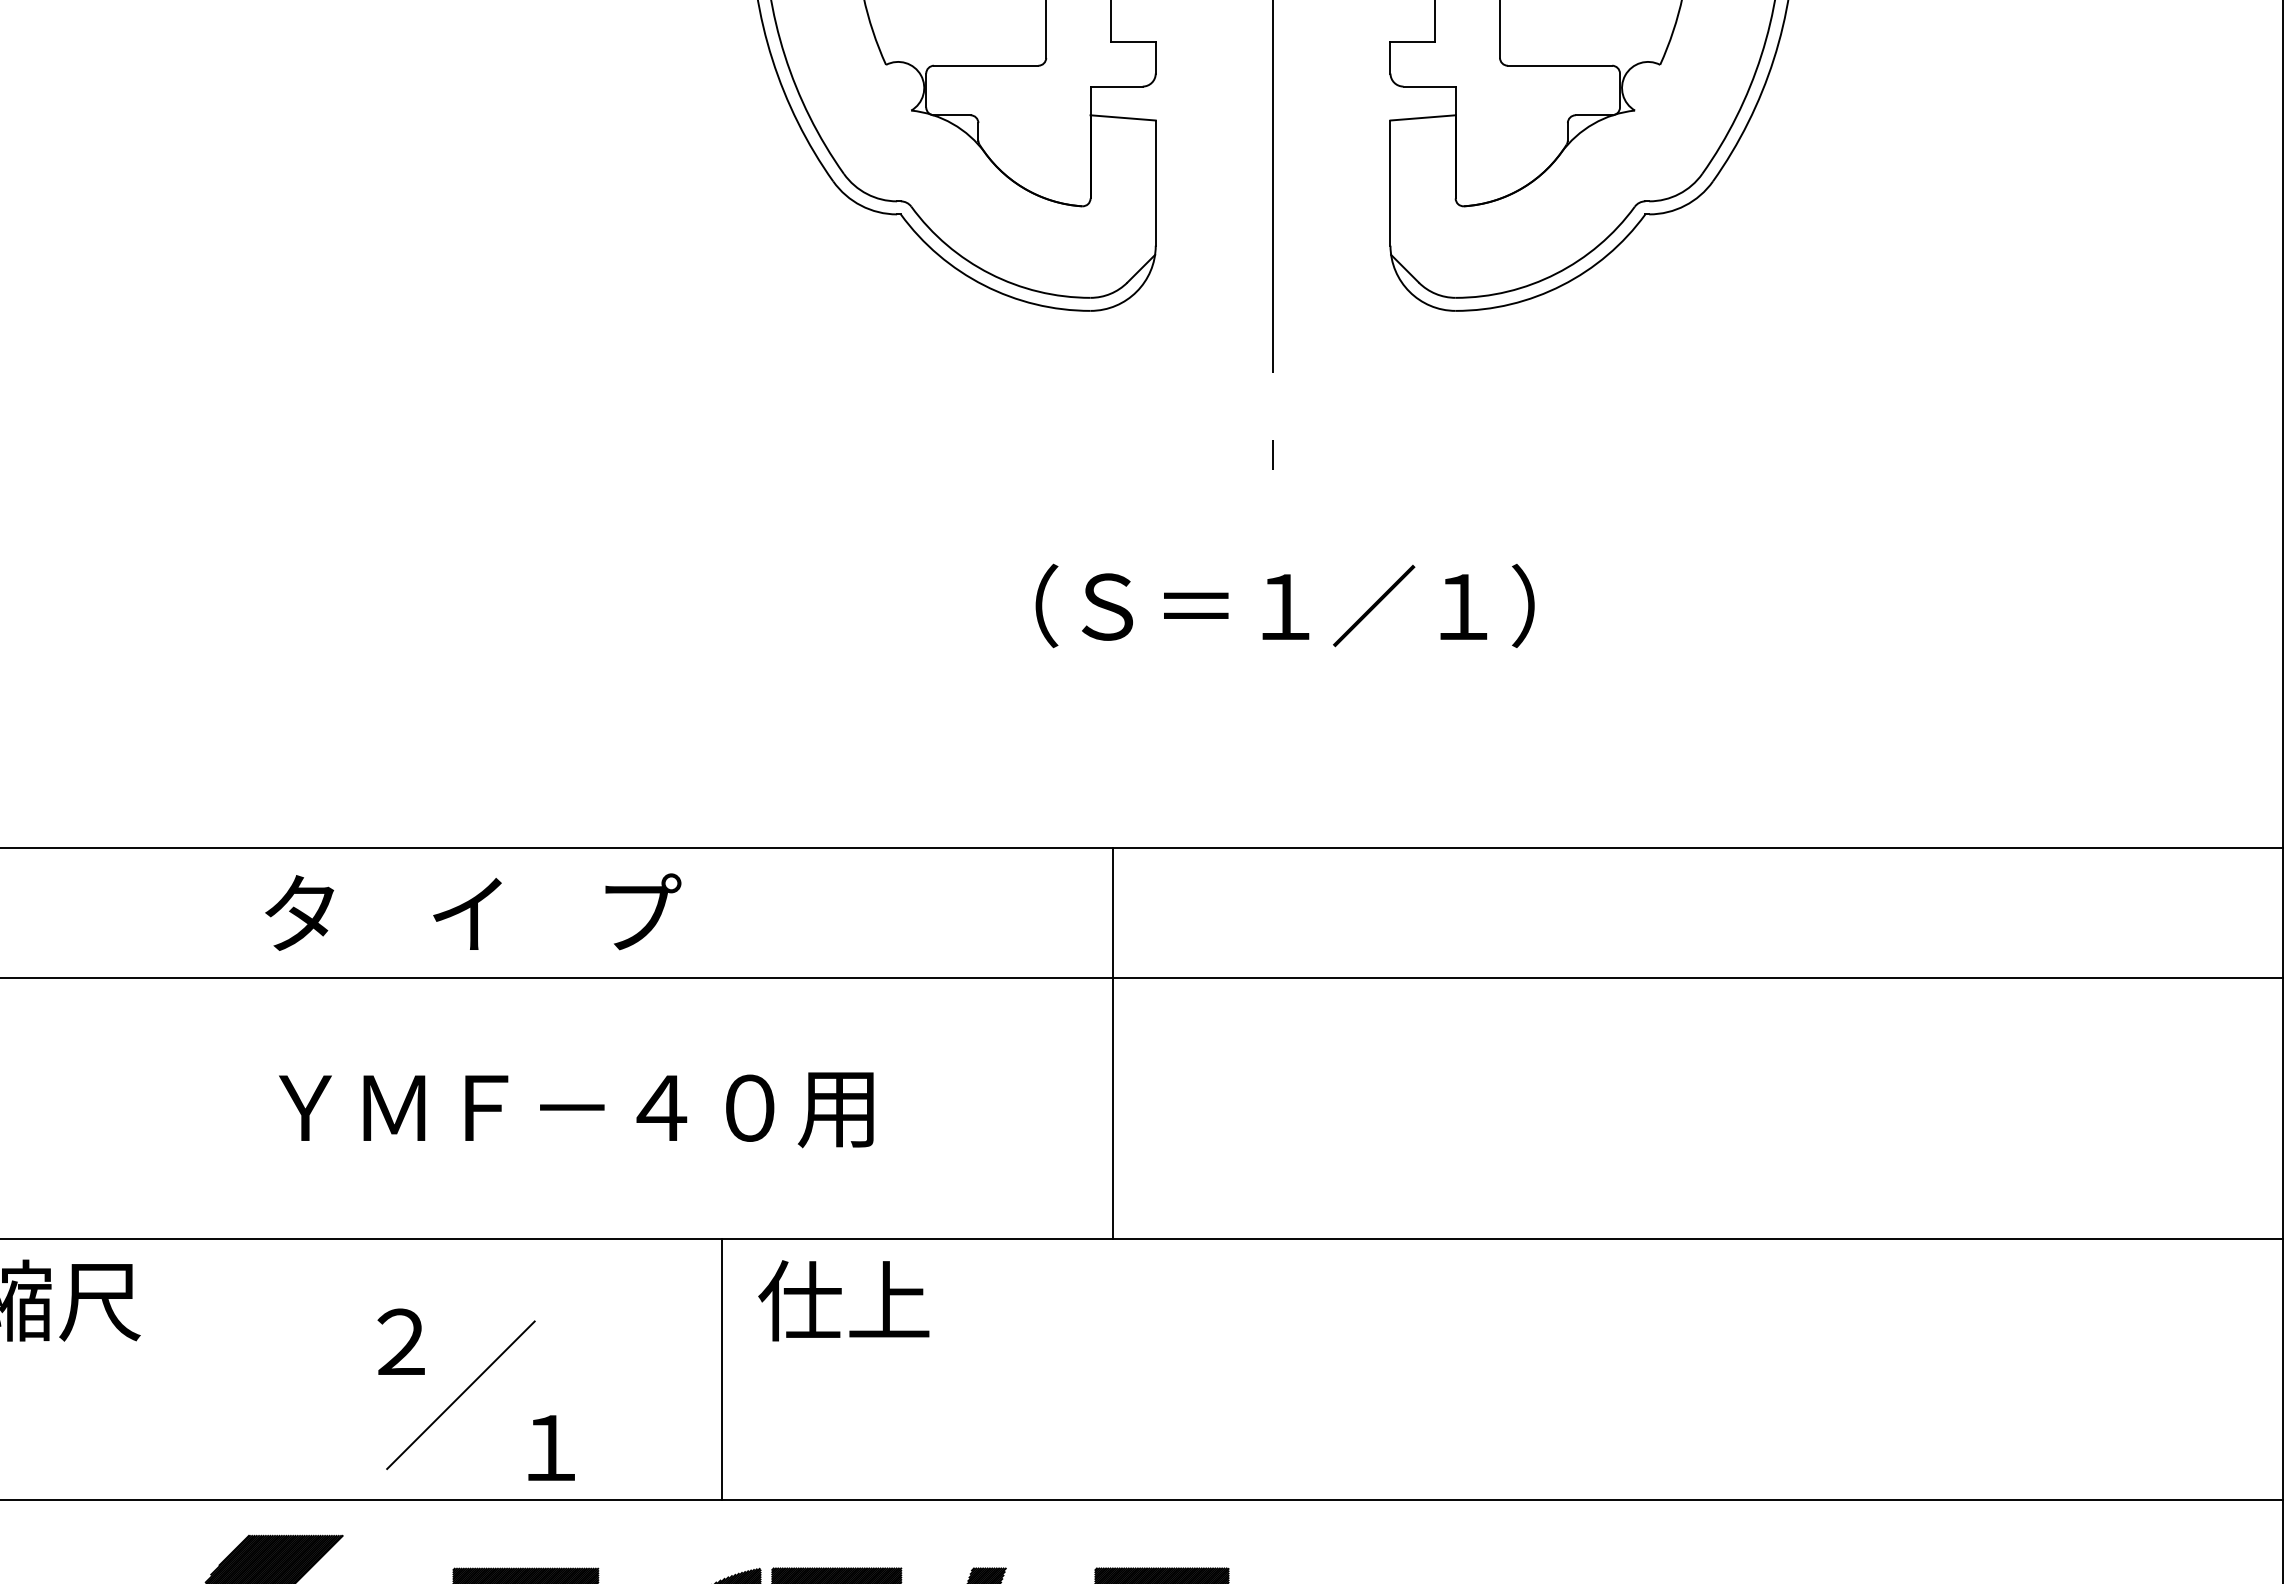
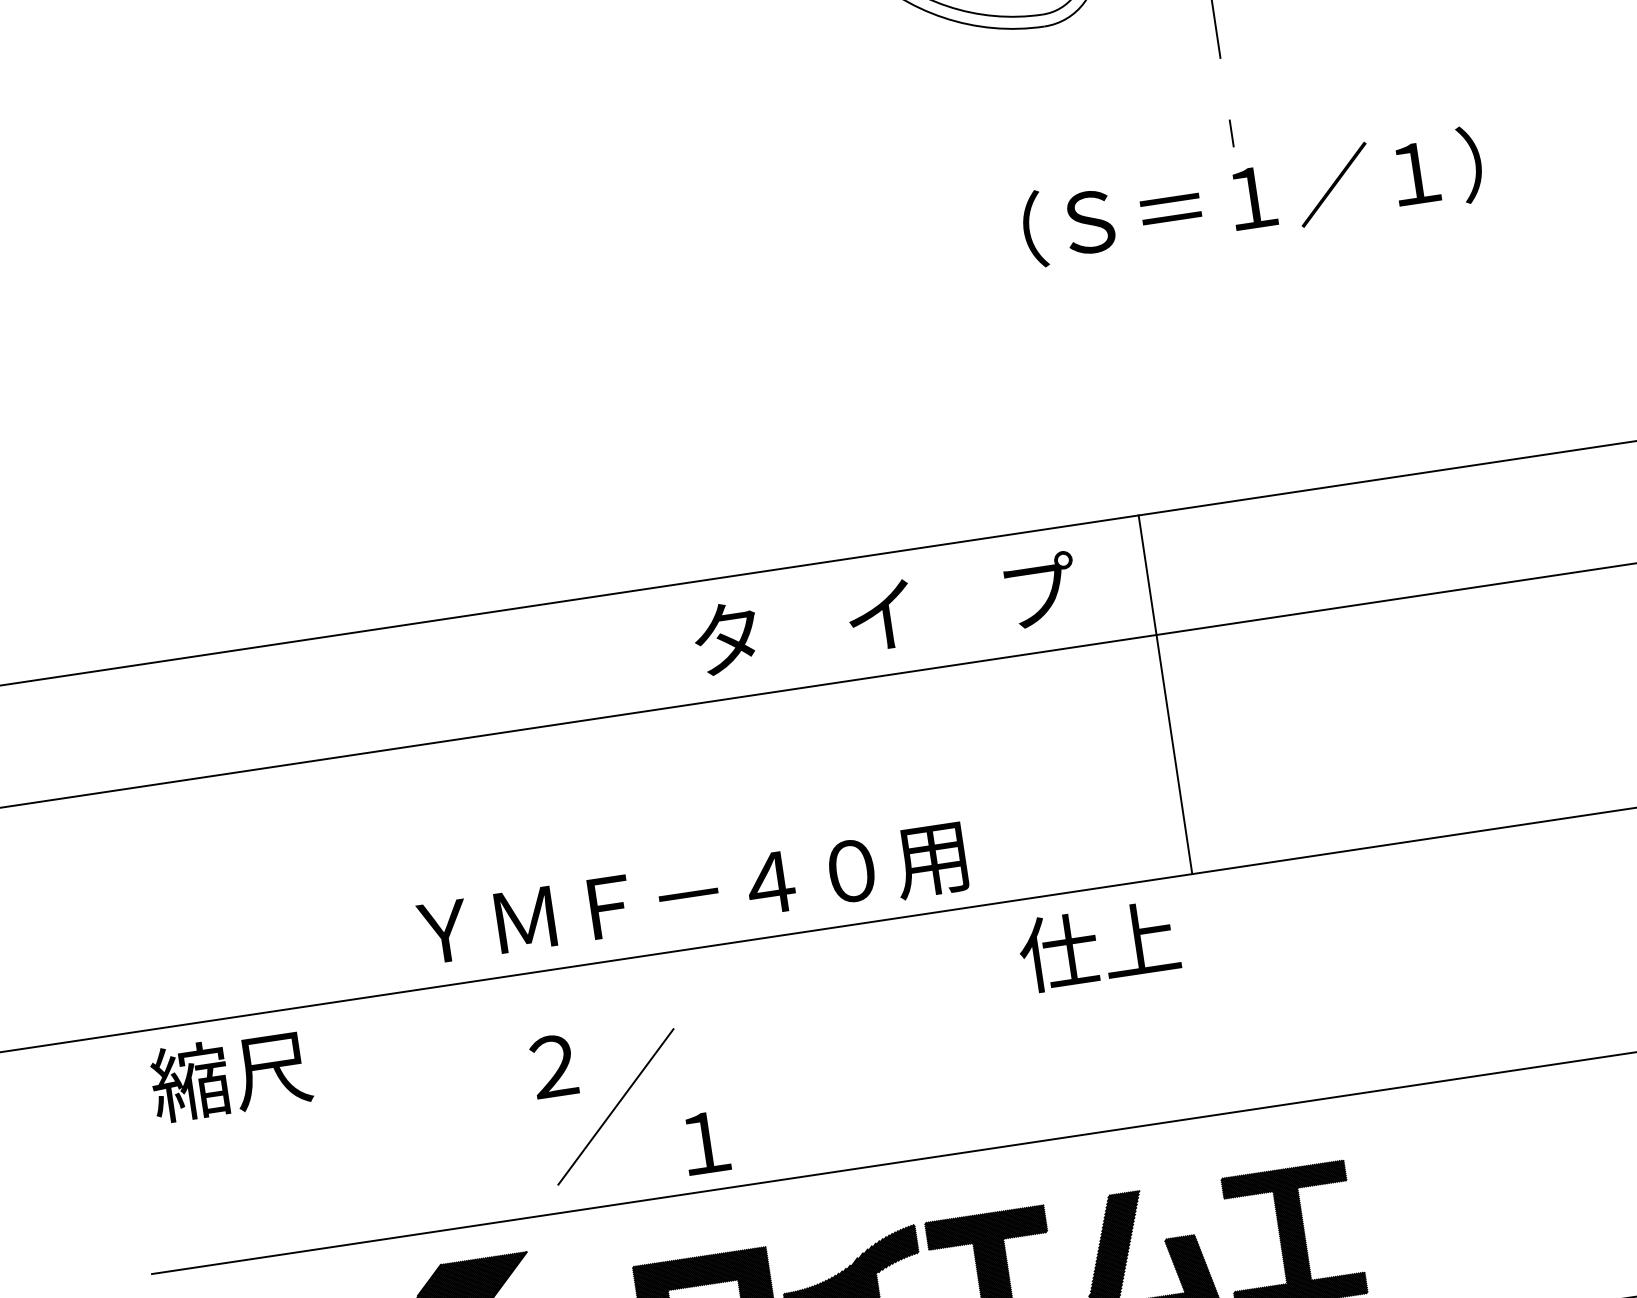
text: (1284, 605) -> (1251, 196), moved
text: (473, 911) -> (885, 613), moved
text: (576, 1110) -> (692, 896), moved
text: (843, 1300) -> (1098, 945), moved
line: (721, 1368) -> (851, 1046), removed

